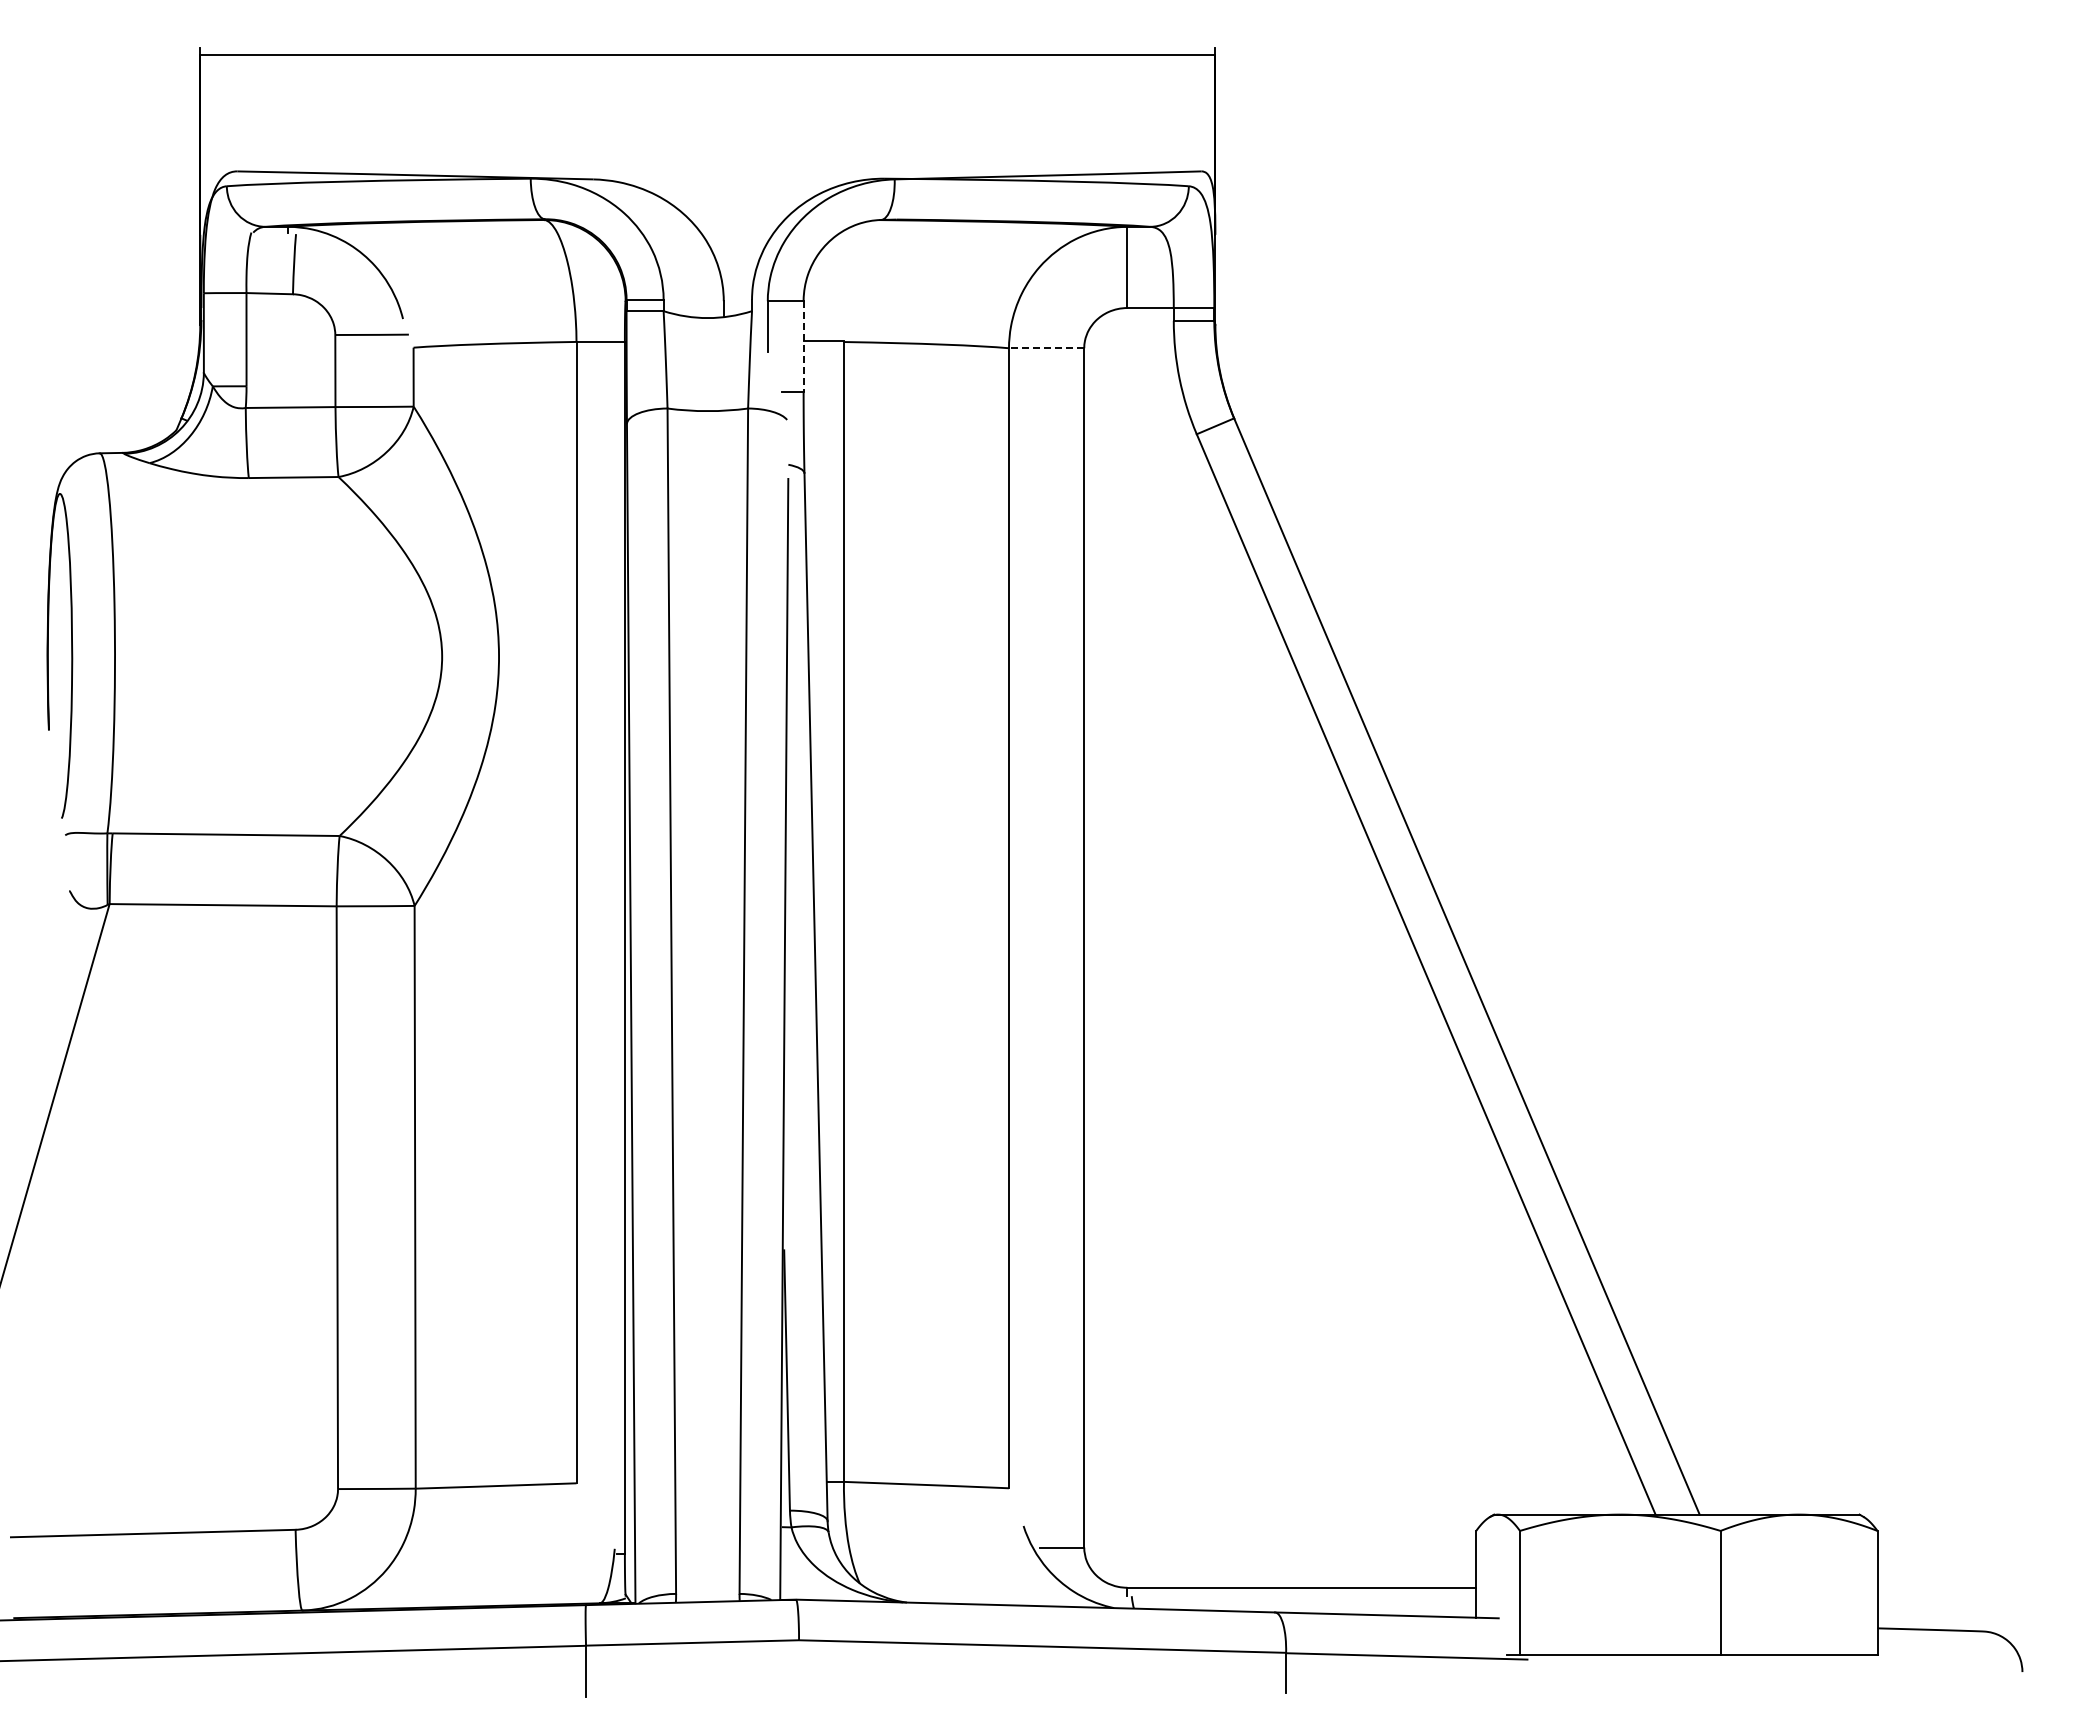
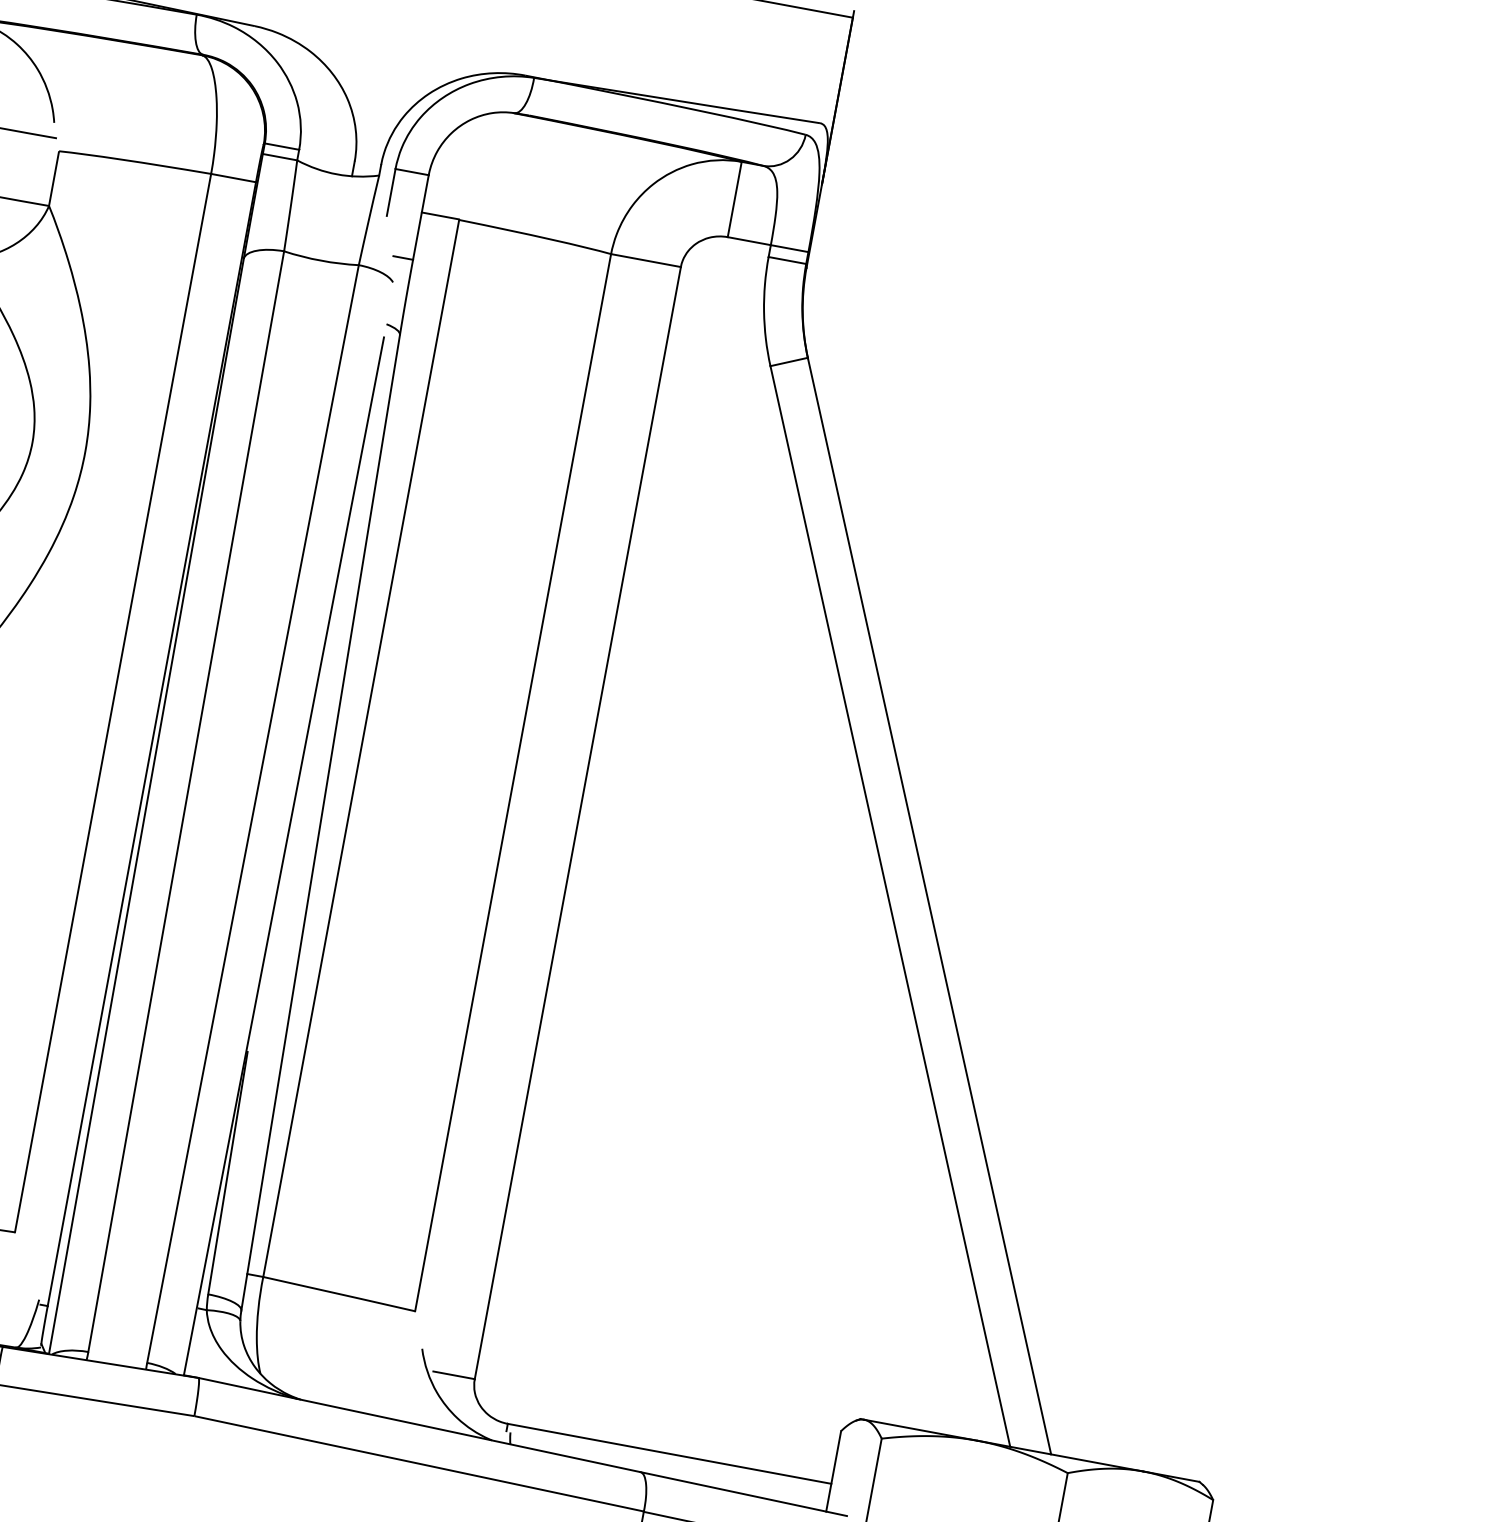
line: (803, 346) -> (420, 217), dashed -> solid
line: (1046, 348) -> (645, 260), dashed -> solid

